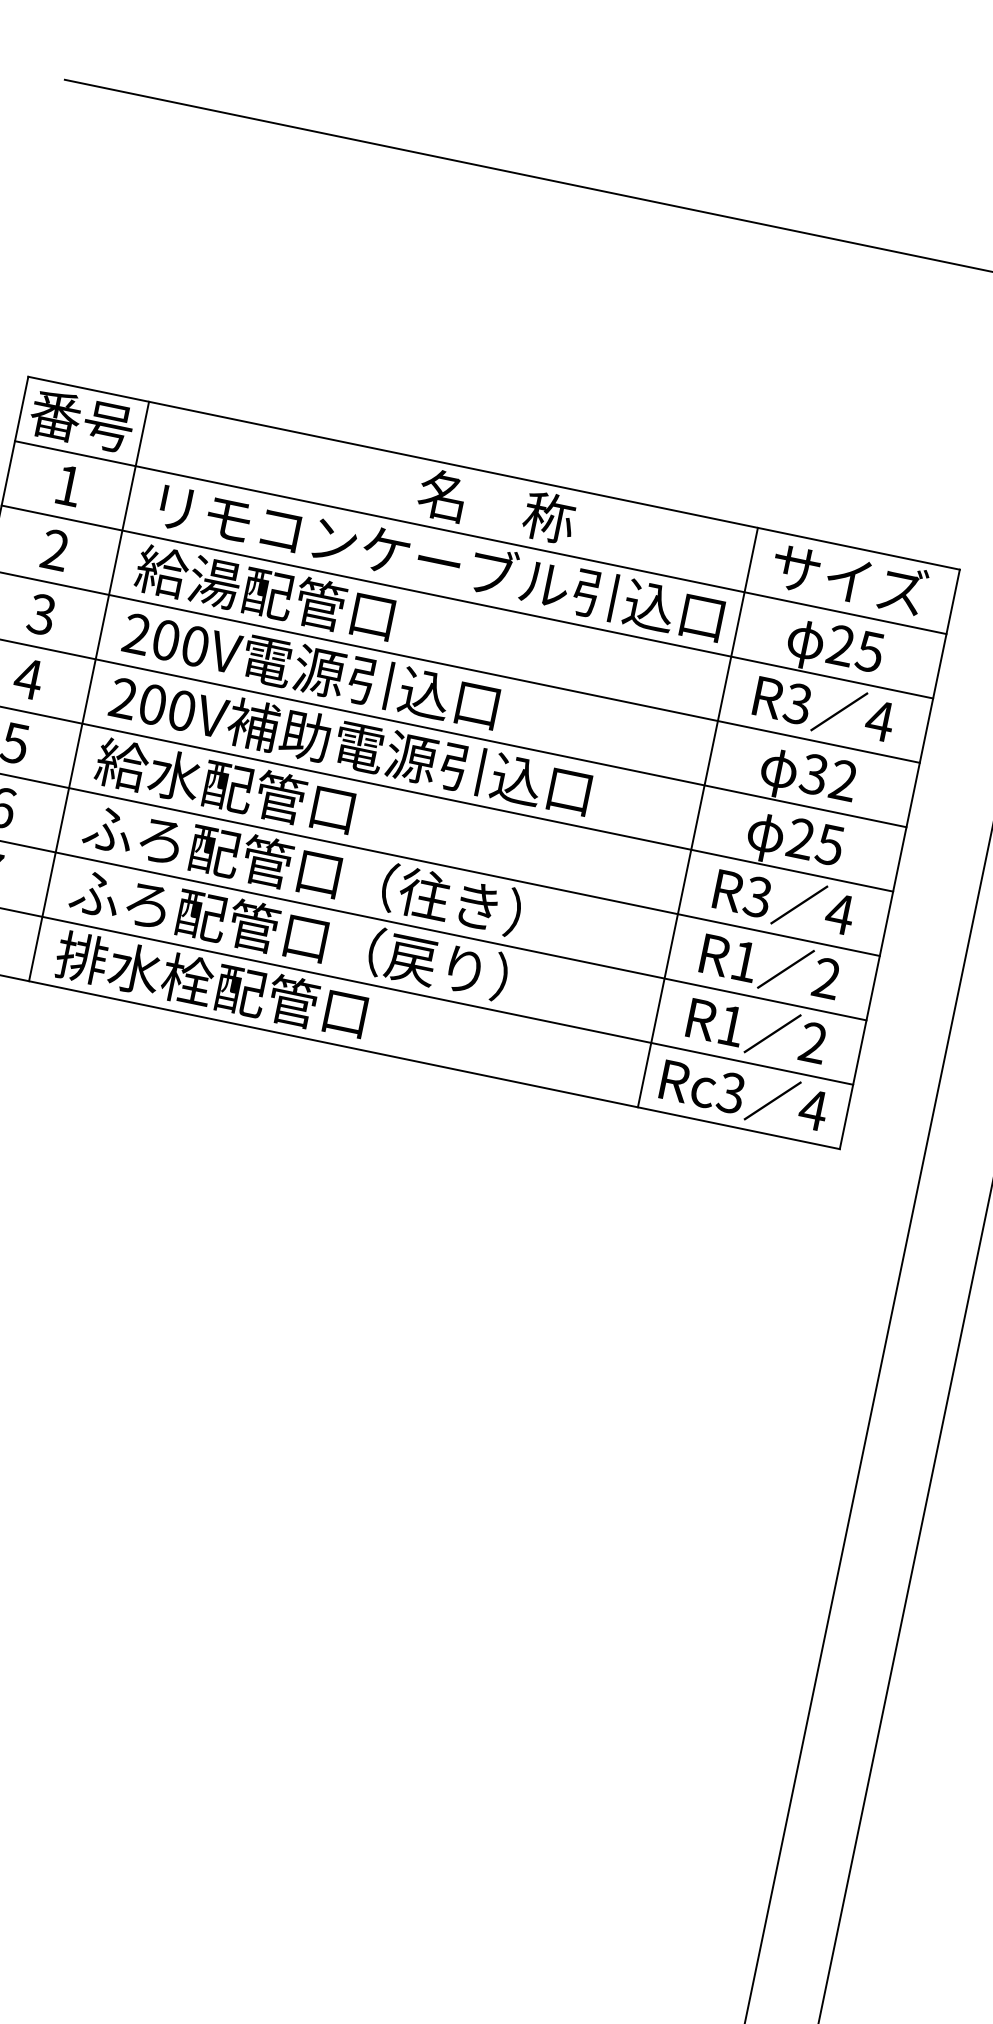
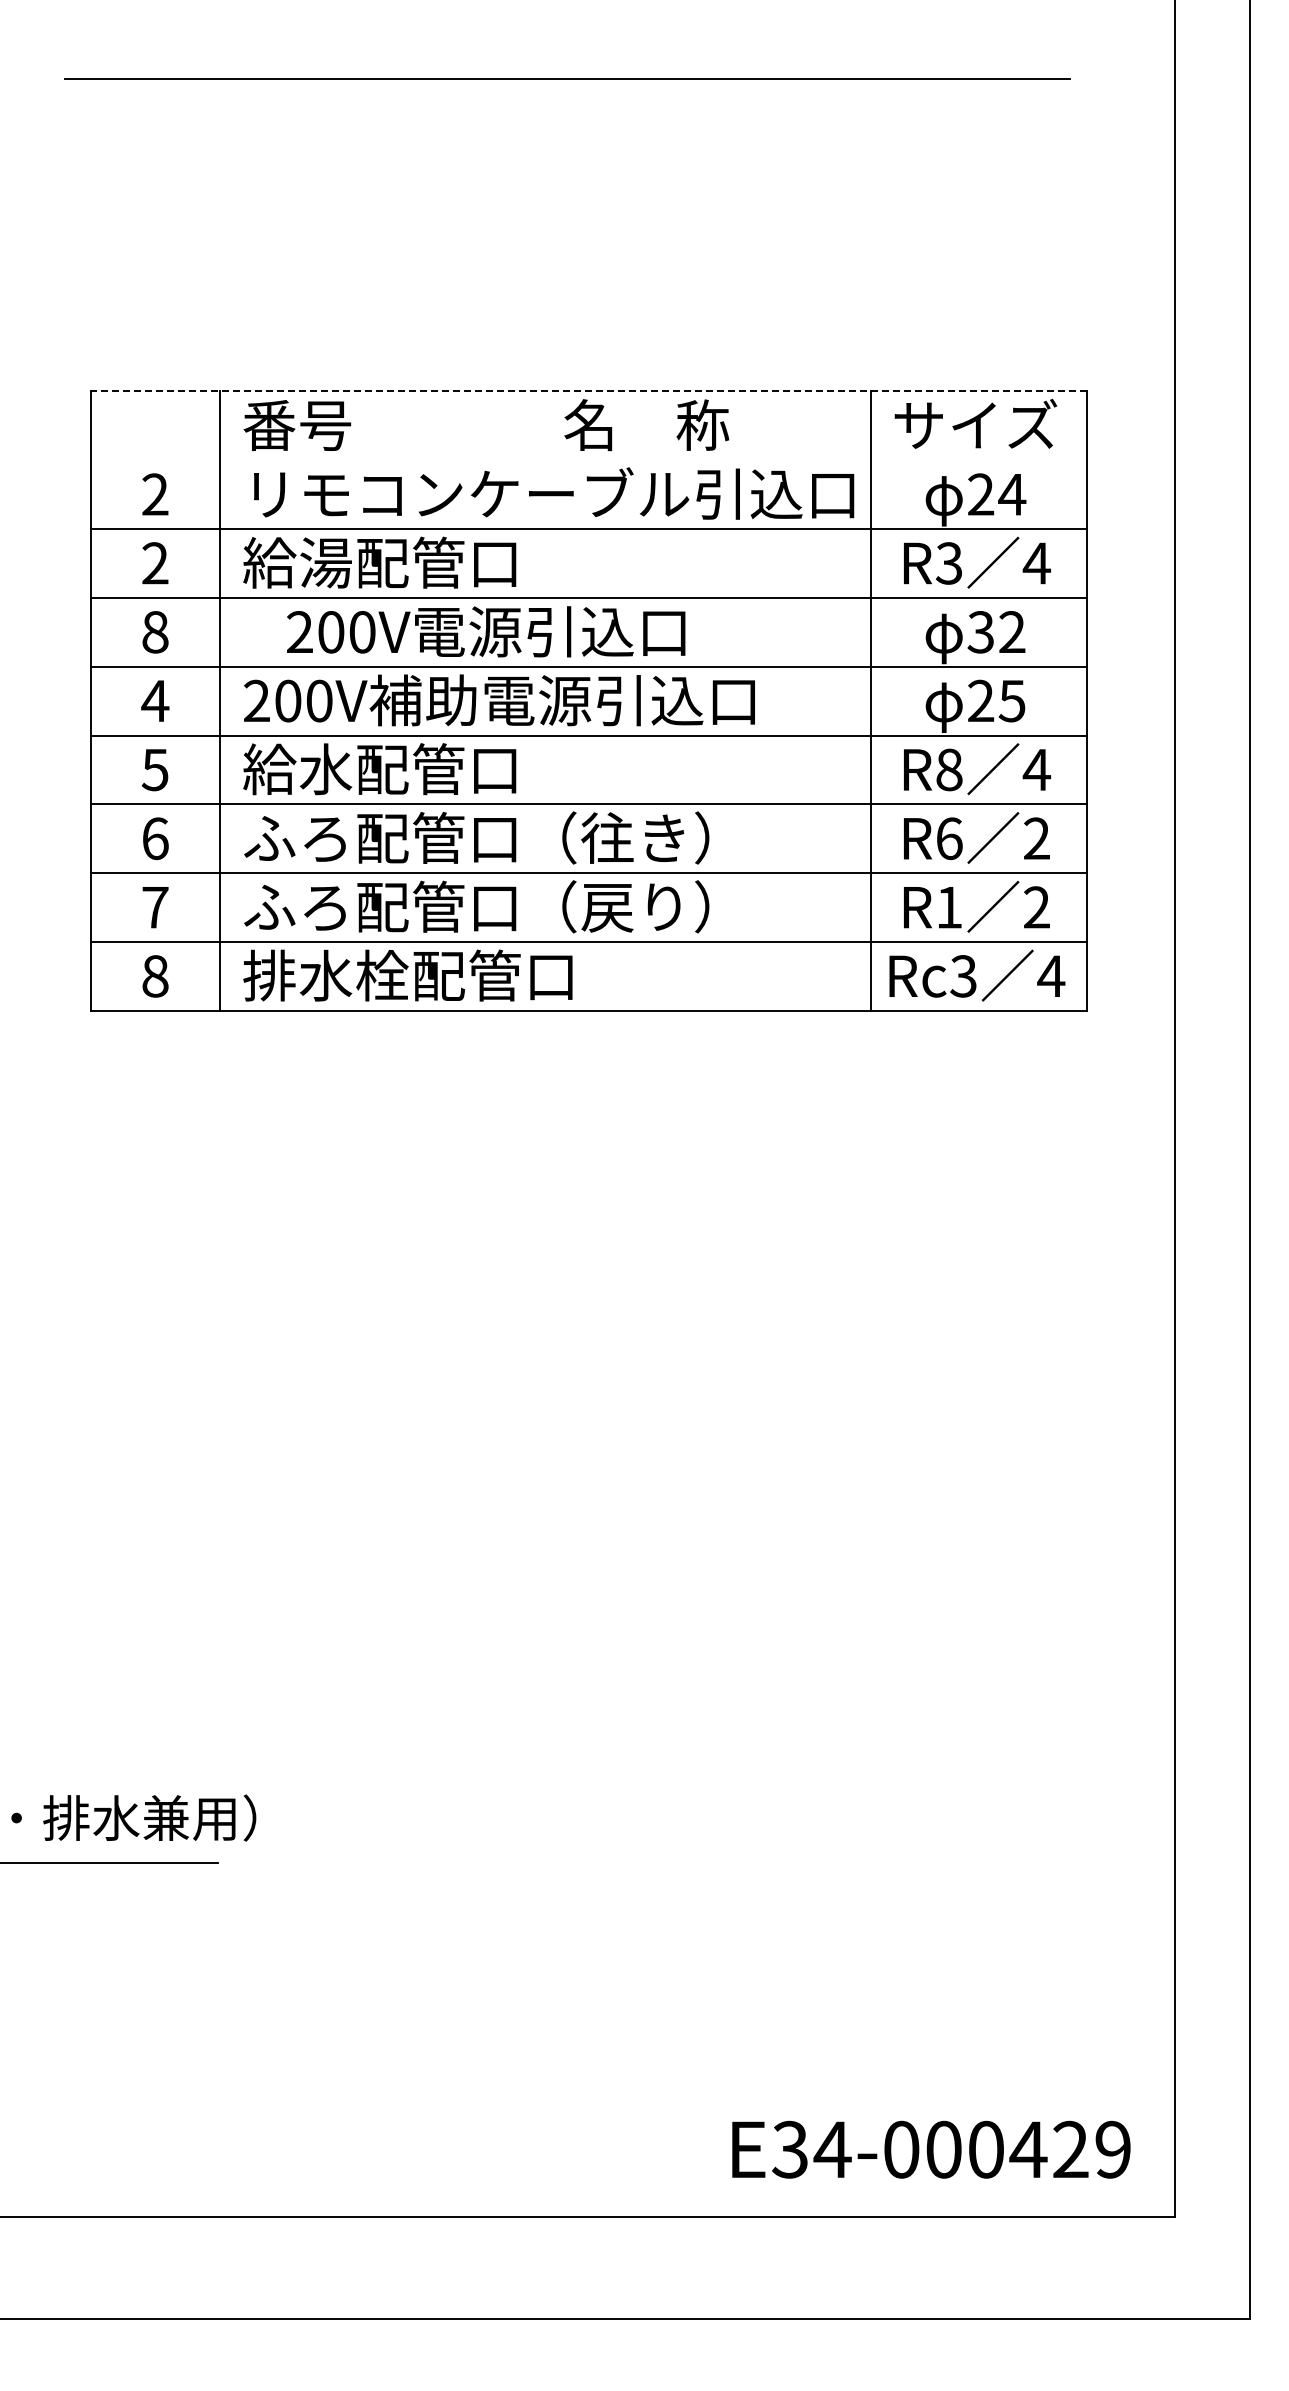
text: (82, 421) -> (297, 425), moved
line: (493, 473) -> (588, 391), solid -> dashed
text: (68, 485) -> (155, 494), 1 -> 2
text: (496, 506) -> (646, 425), moved
line: (480, 537) -> (588, 460), removed
text: (41, 614) -> (155, 632), 3 -> 8
text: (870, 651) -> (1012, 494), 25 -> 24
text: (311, 669) -> (486, 631), moved
text: (757, 896) -> (948, 769), R3 -> R8
text: (744, 961) -> (949, 838), R1 -> R6

